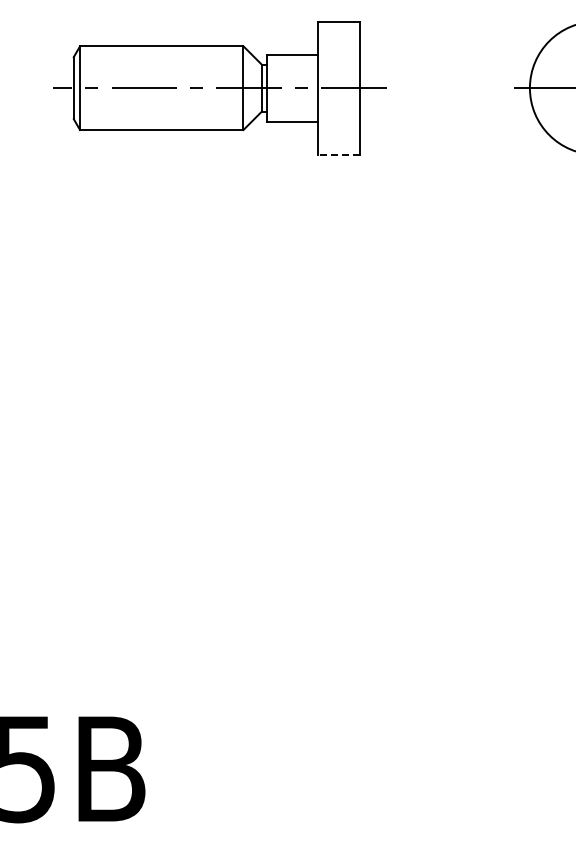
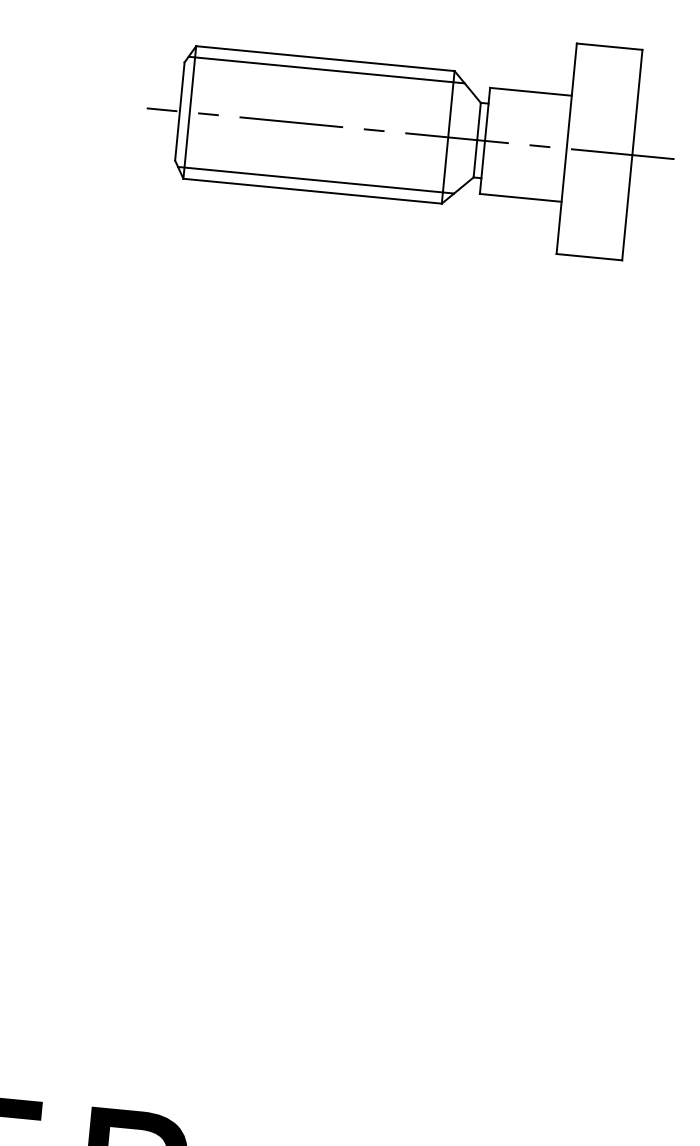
line: (163, 53) -> (327, 70), added
line: (163, 122) -> (316, 179), added
line: (339, 154) -> (590, 256), dashed -> solid

